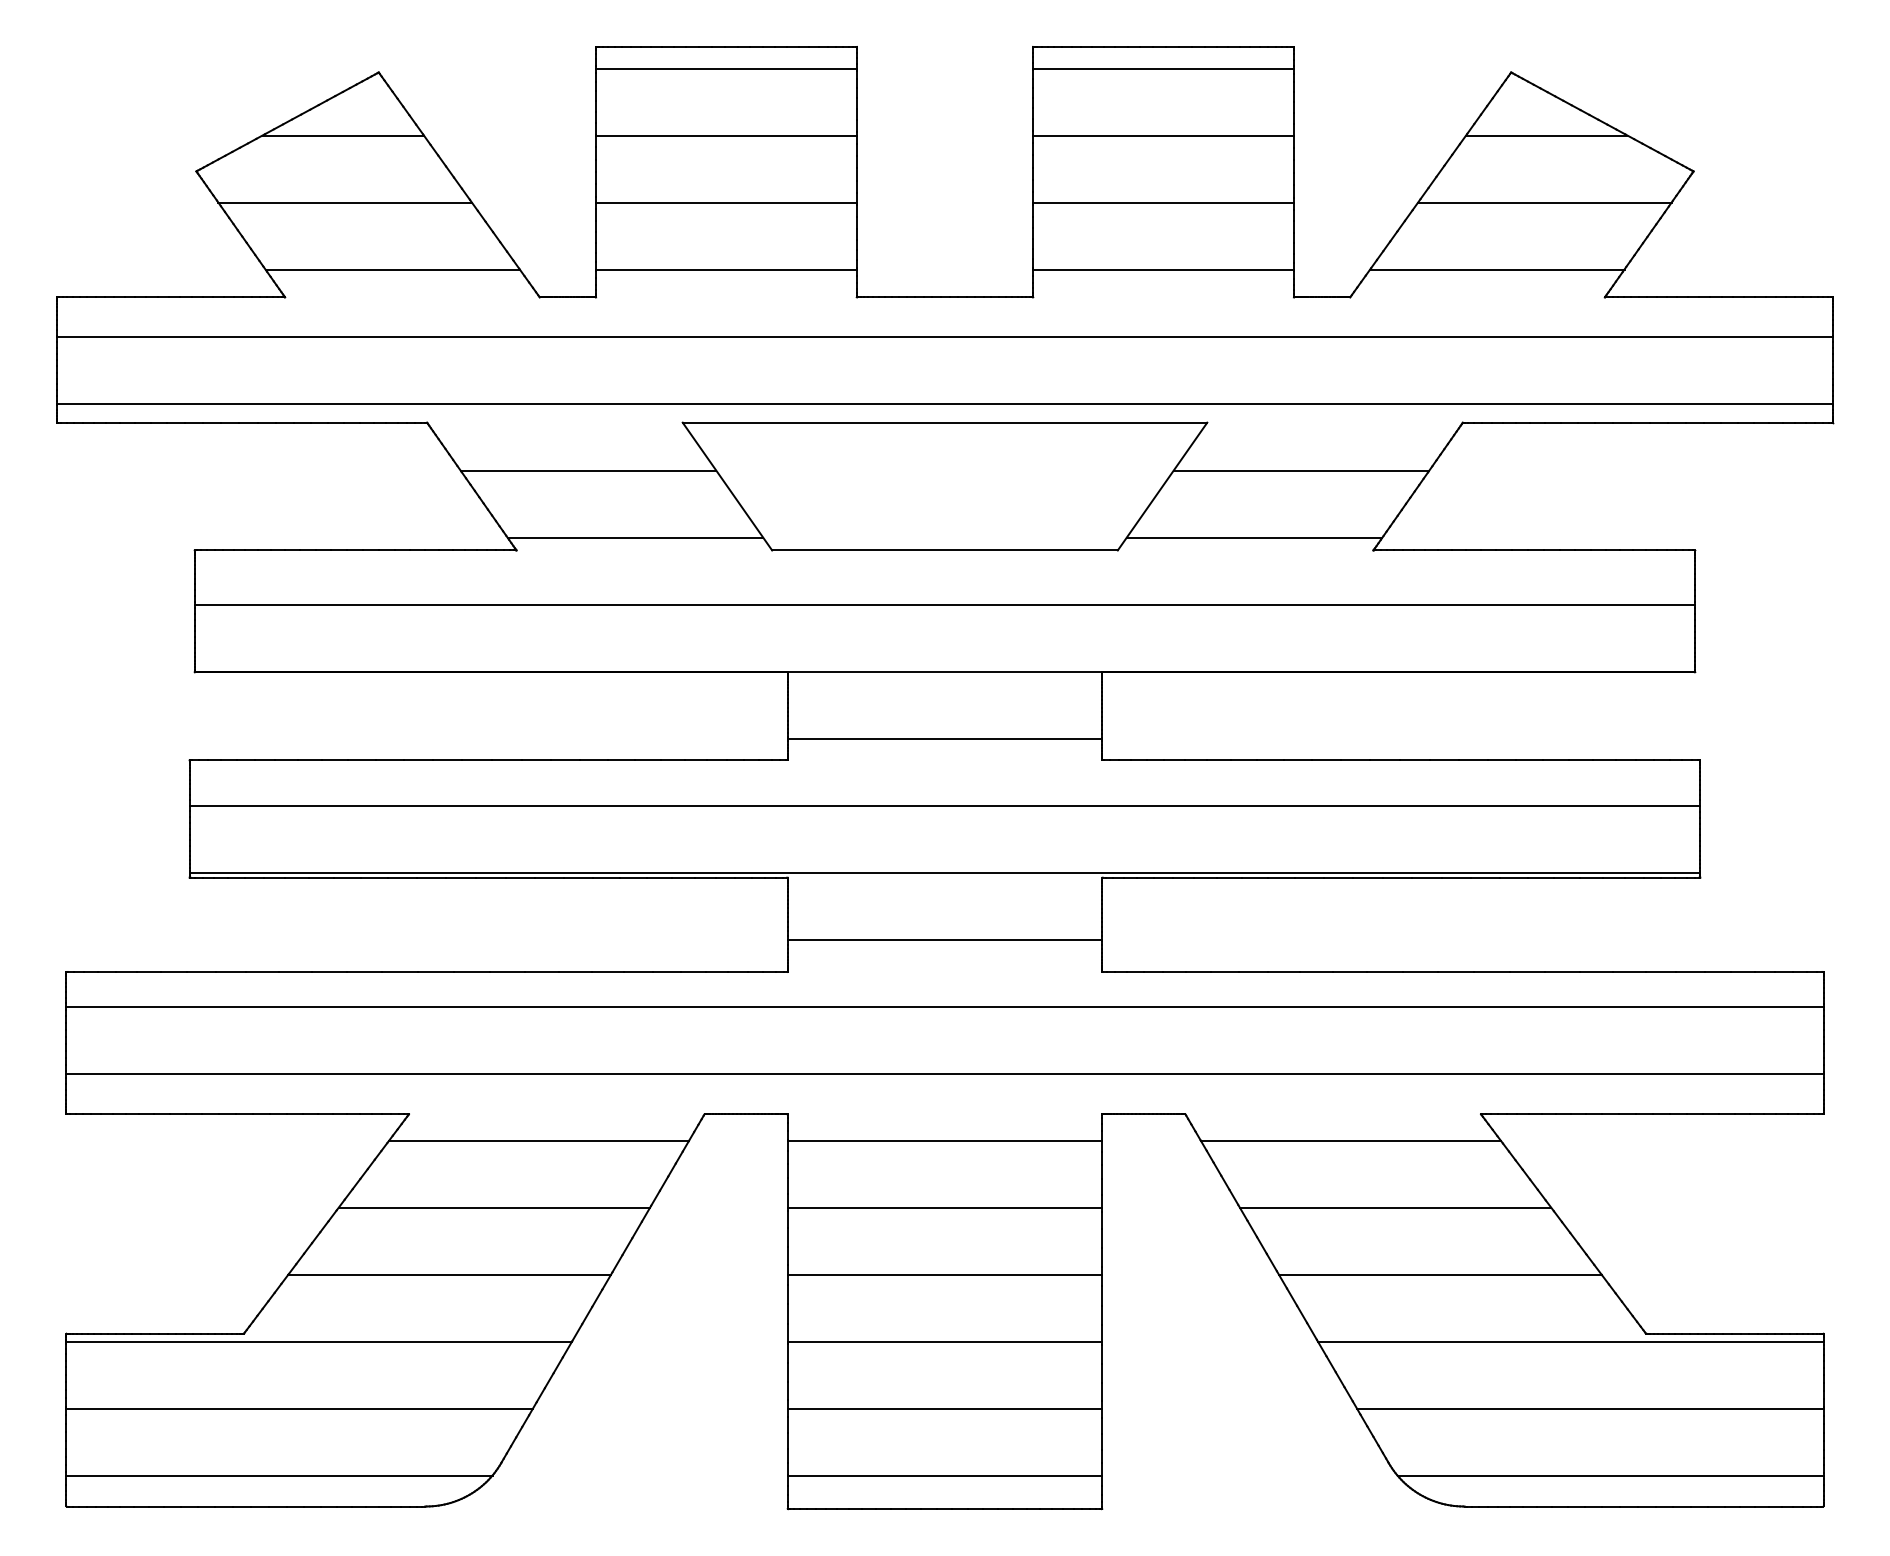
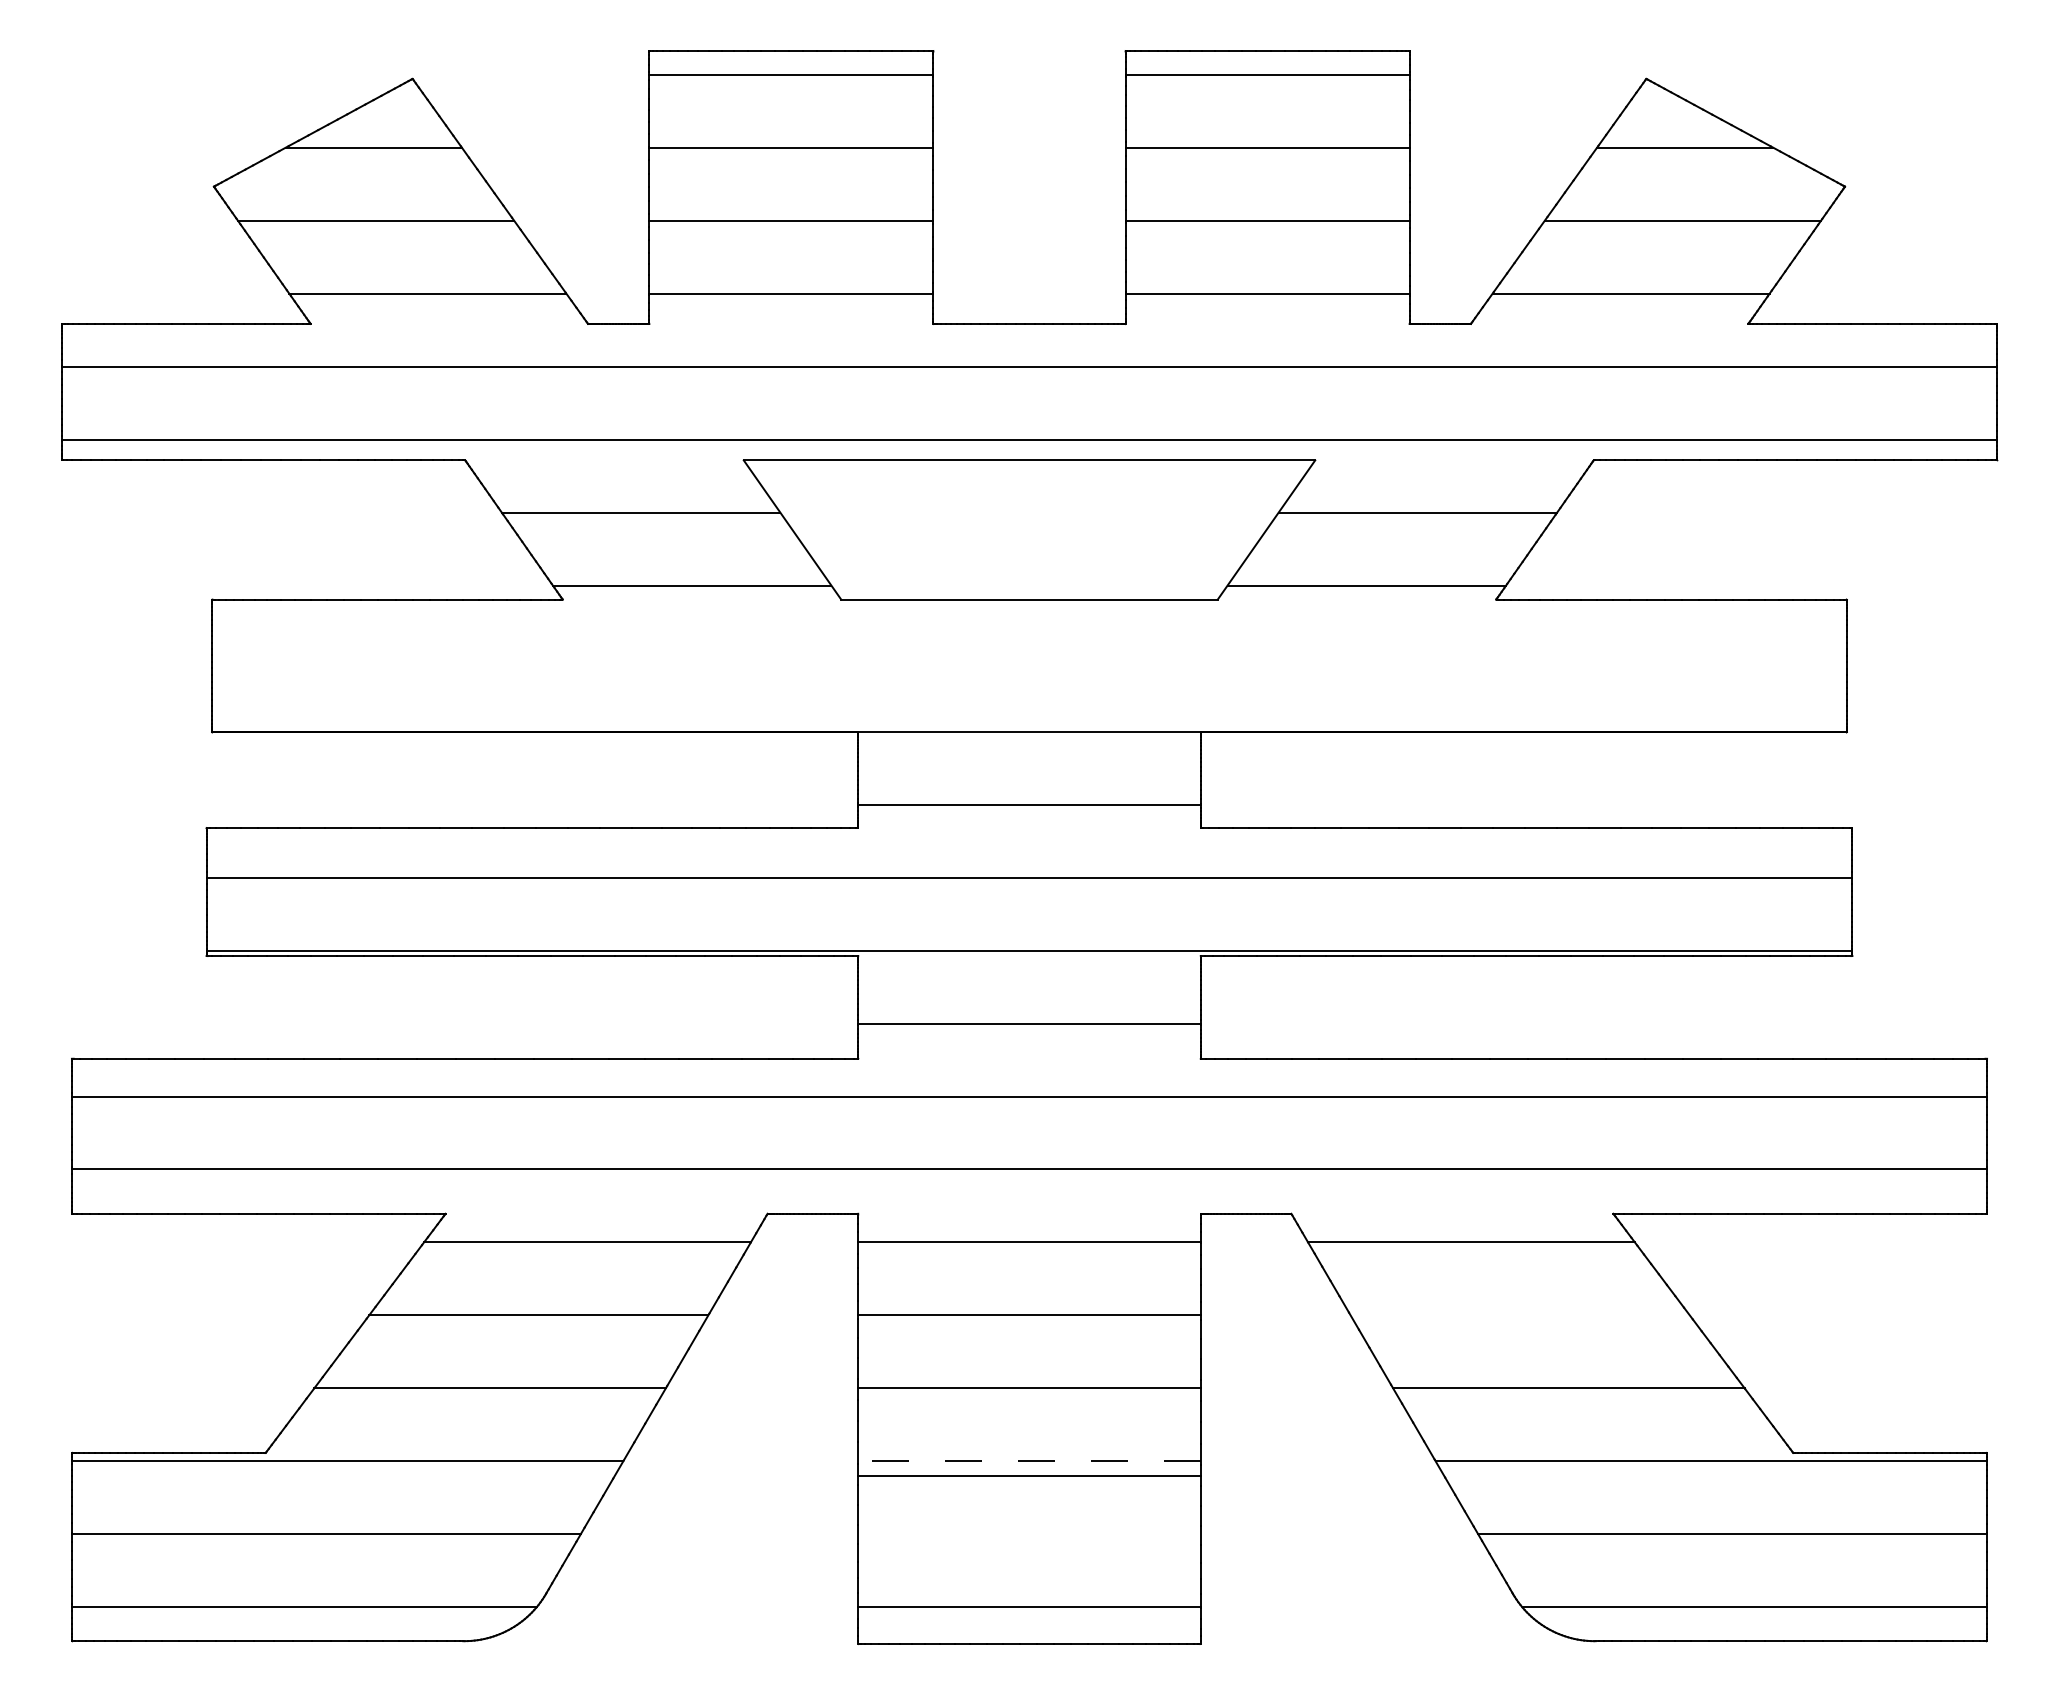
line: (945, 604) -> (1029, 658), removed
line: (1394, 1207) -> (1519, 1315), removed
line: (945, 1341) -> (1029, 1461), solid -> dashed
line: (945, 1408) -> (1029, 1476), moved

